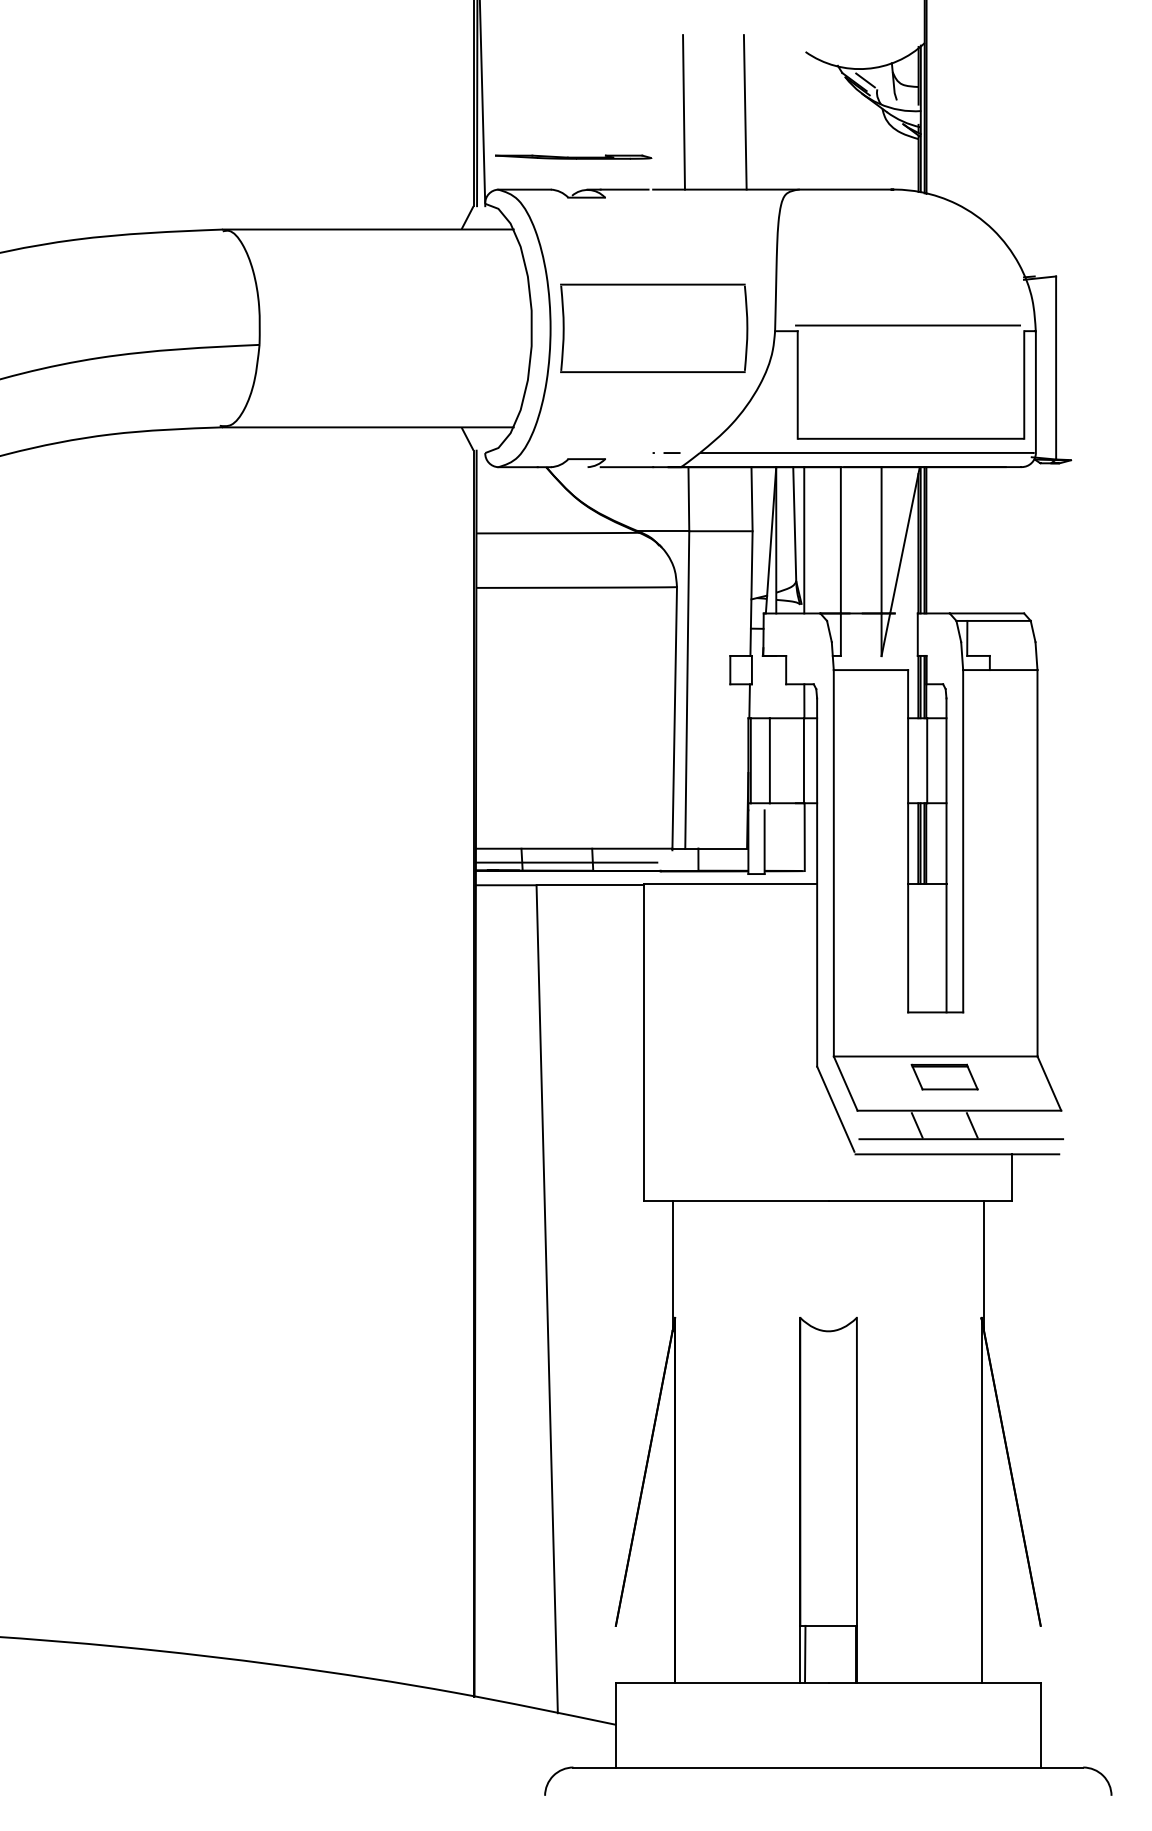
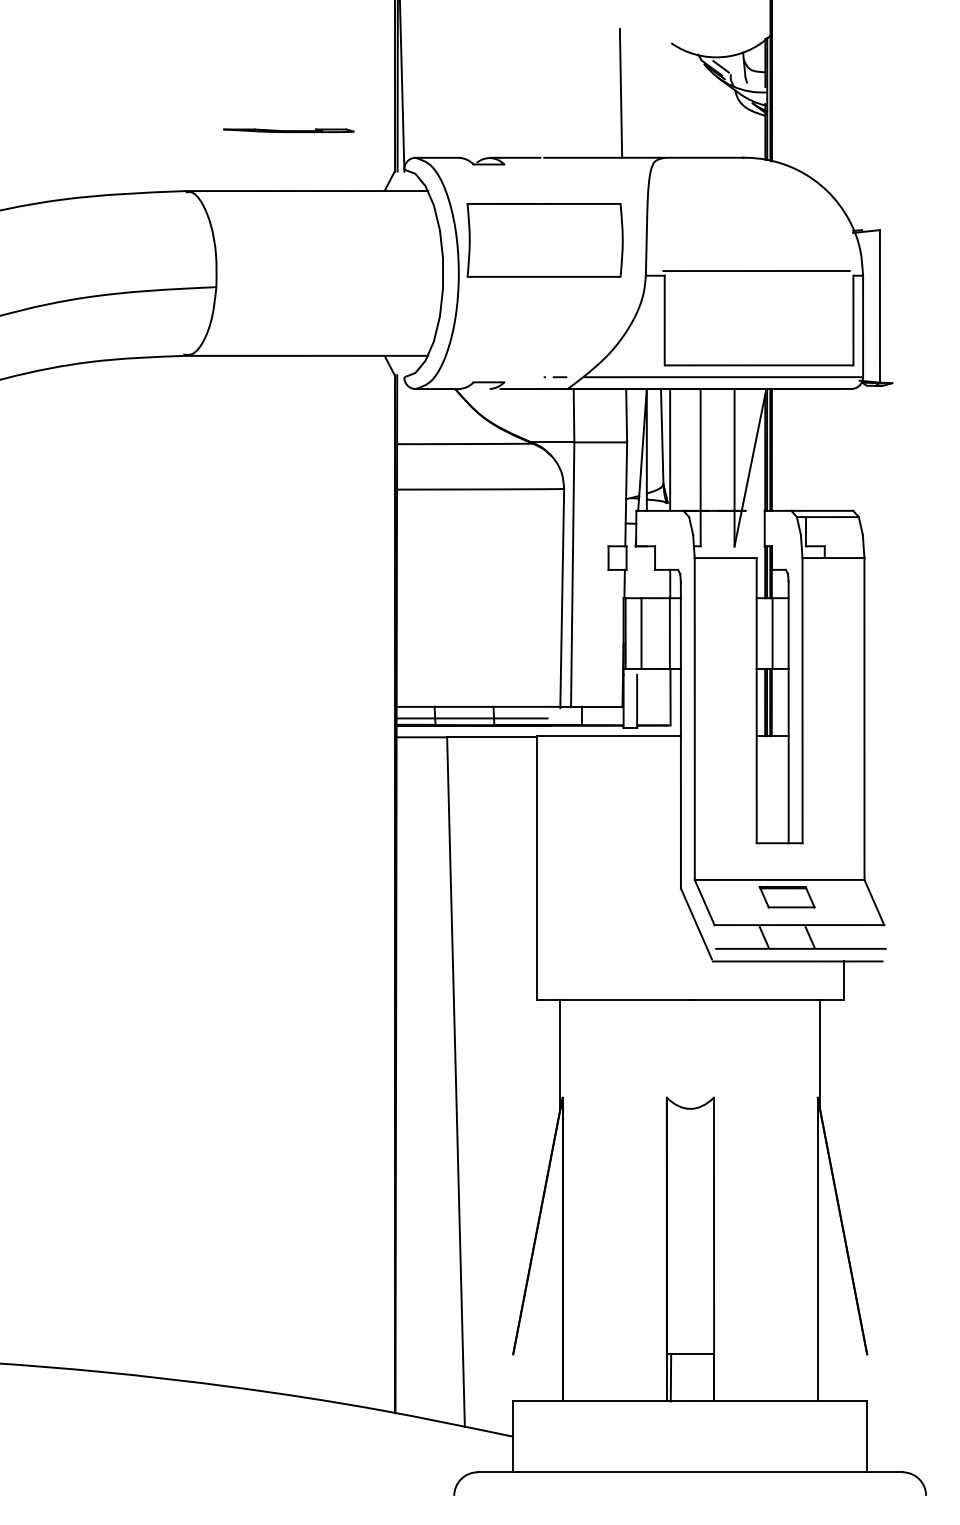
line: (683, 112) -> (569, 93), removed
part: (572, 156) -> (288, 130), moved
part: (653, 328) -> (544, 240), moved

